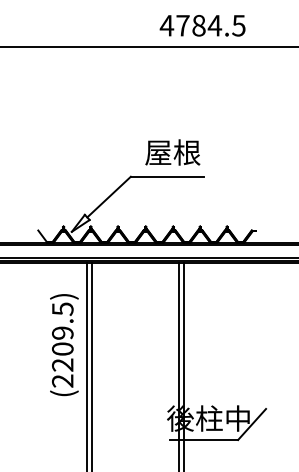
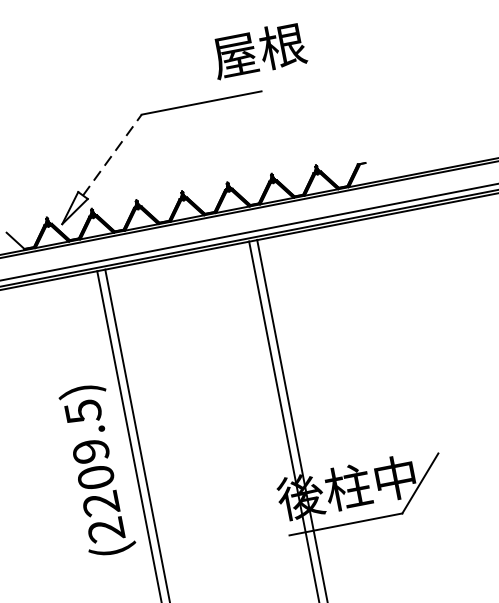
text: (172, 152) -> (258, 50), moved
line: (109, 197) -> (113, 155), solid -> dashed
text: (64, 345) -> (97, 471), moved

